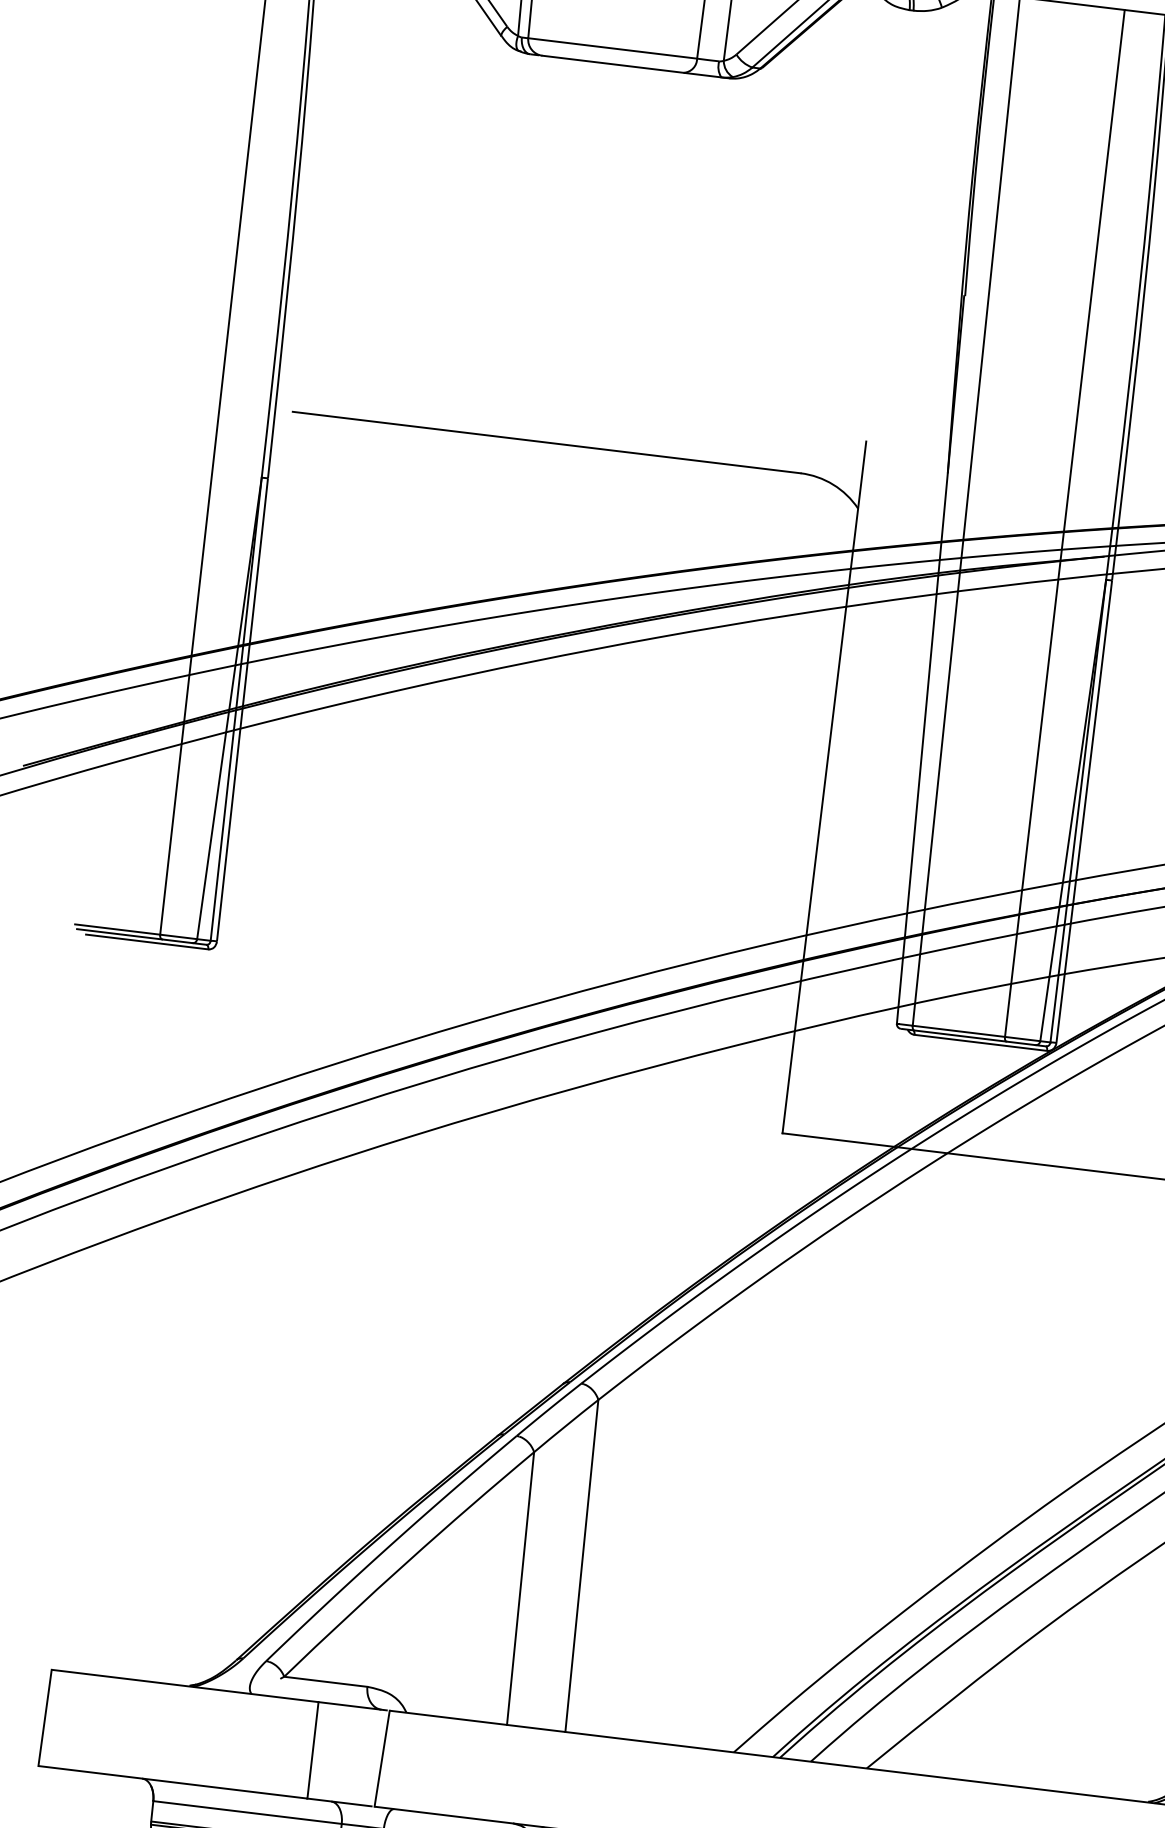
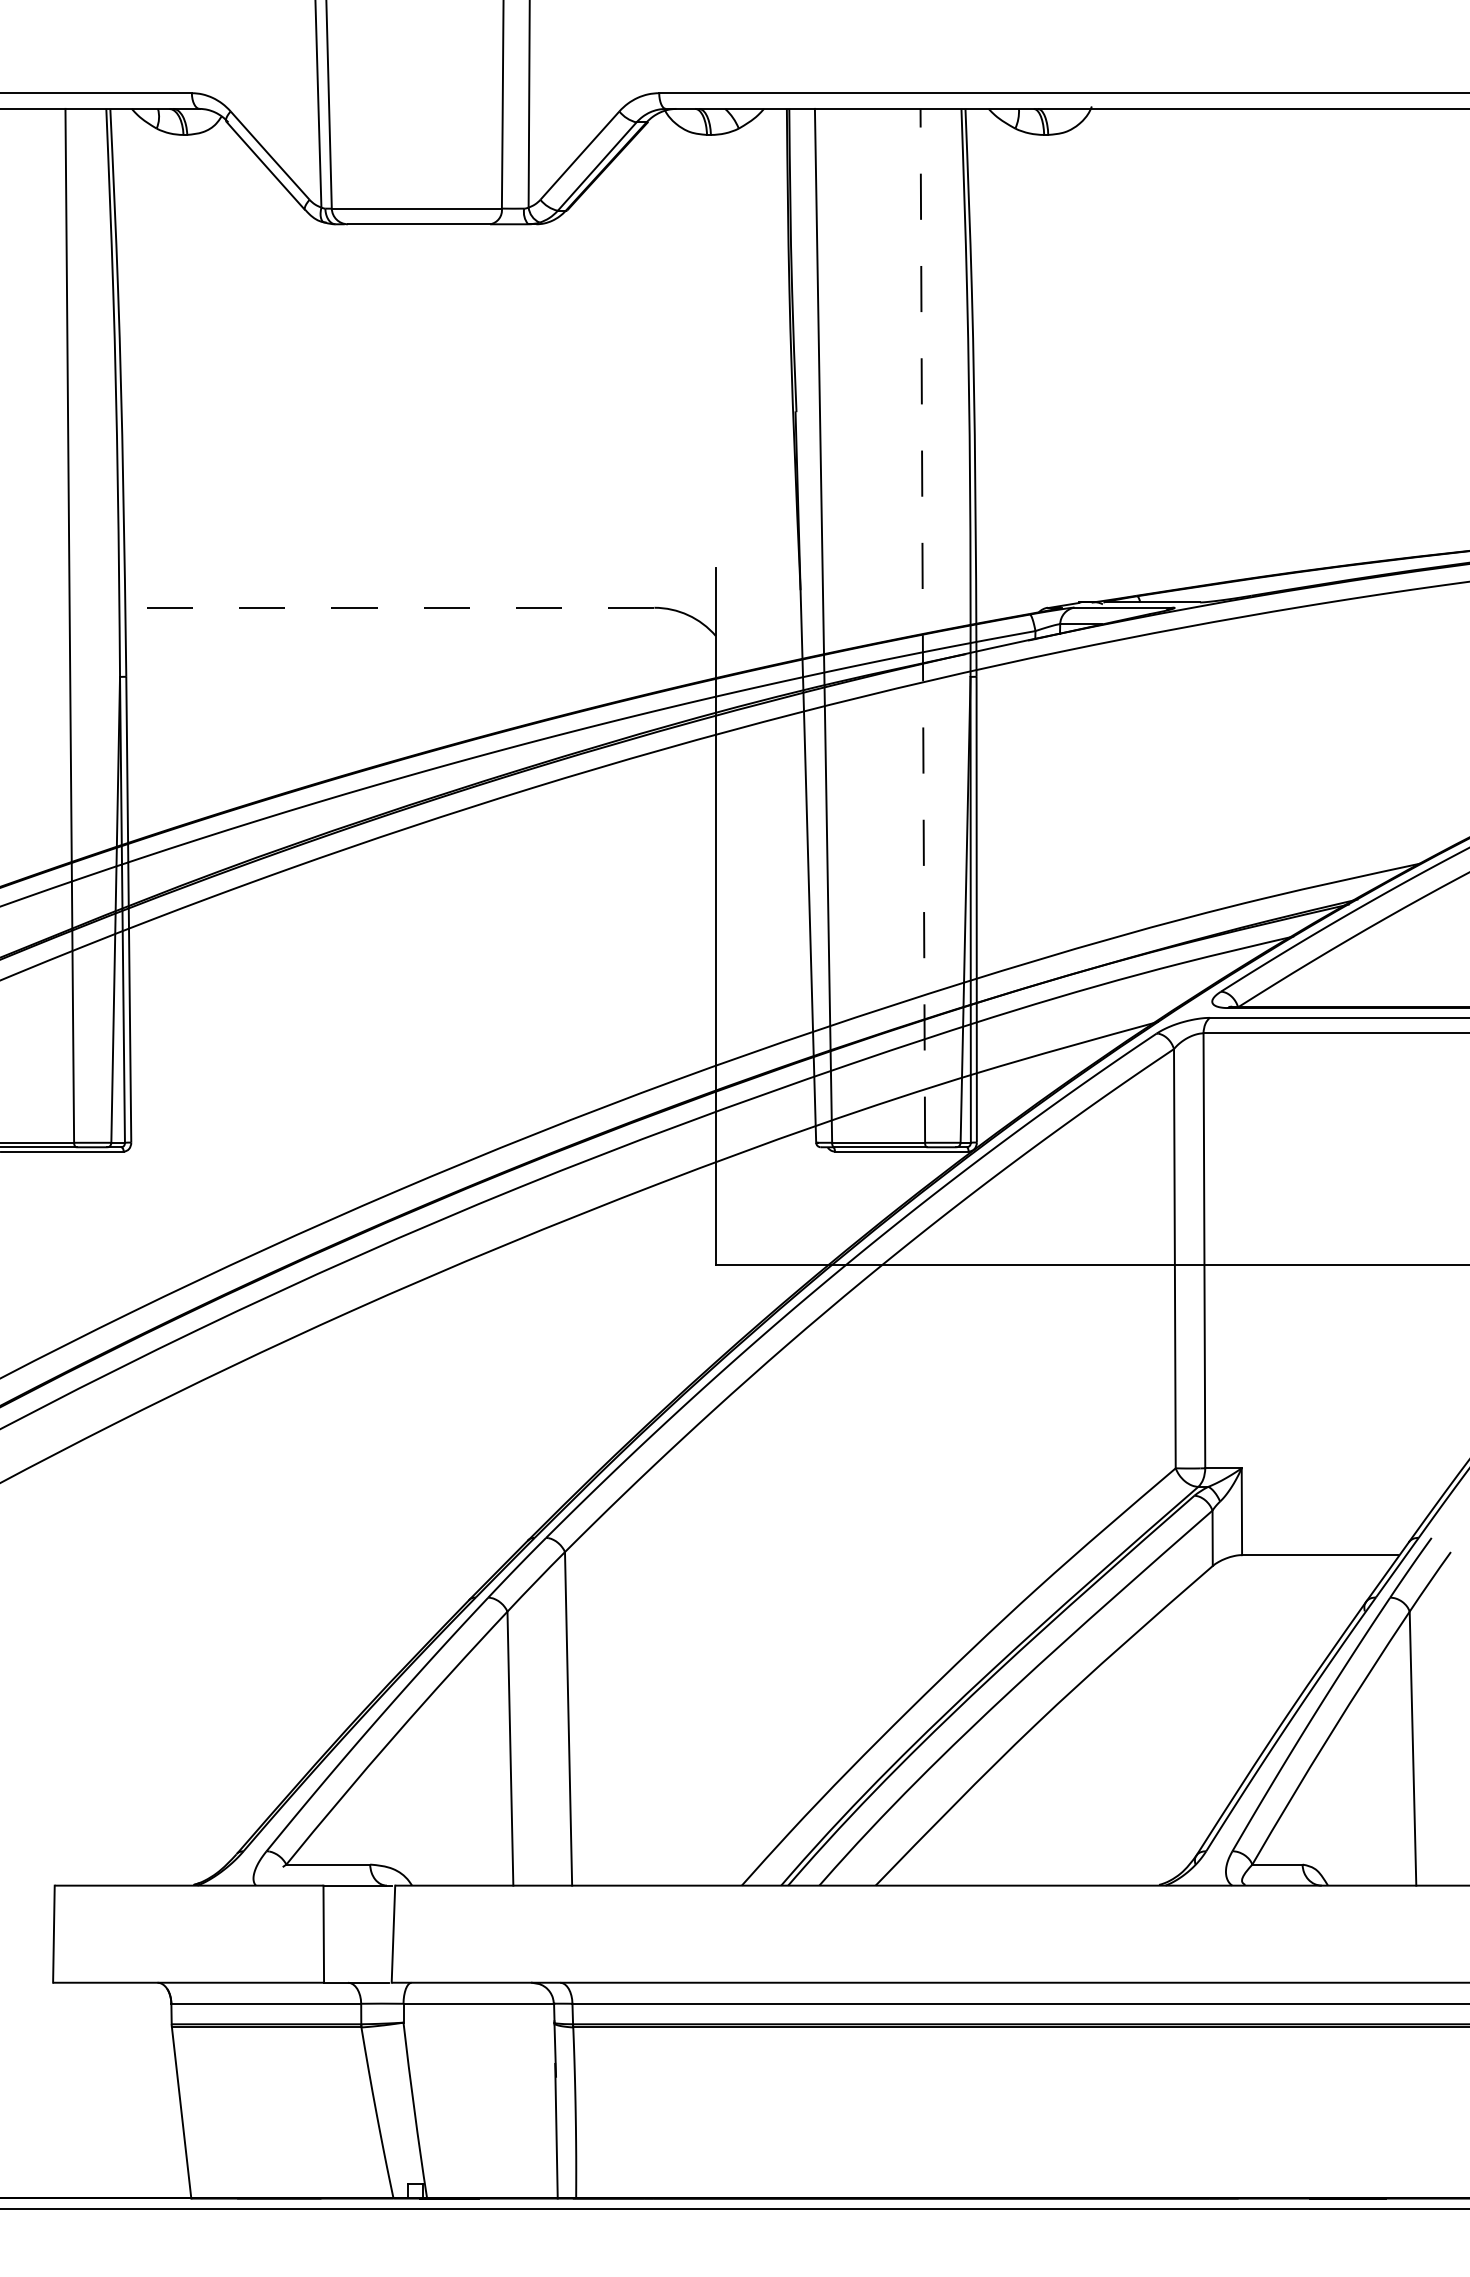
line: (546, 442) -> (398, 607), solid -> dashed
line: (1064, 523) -> (922, 625), solid -> dashed

